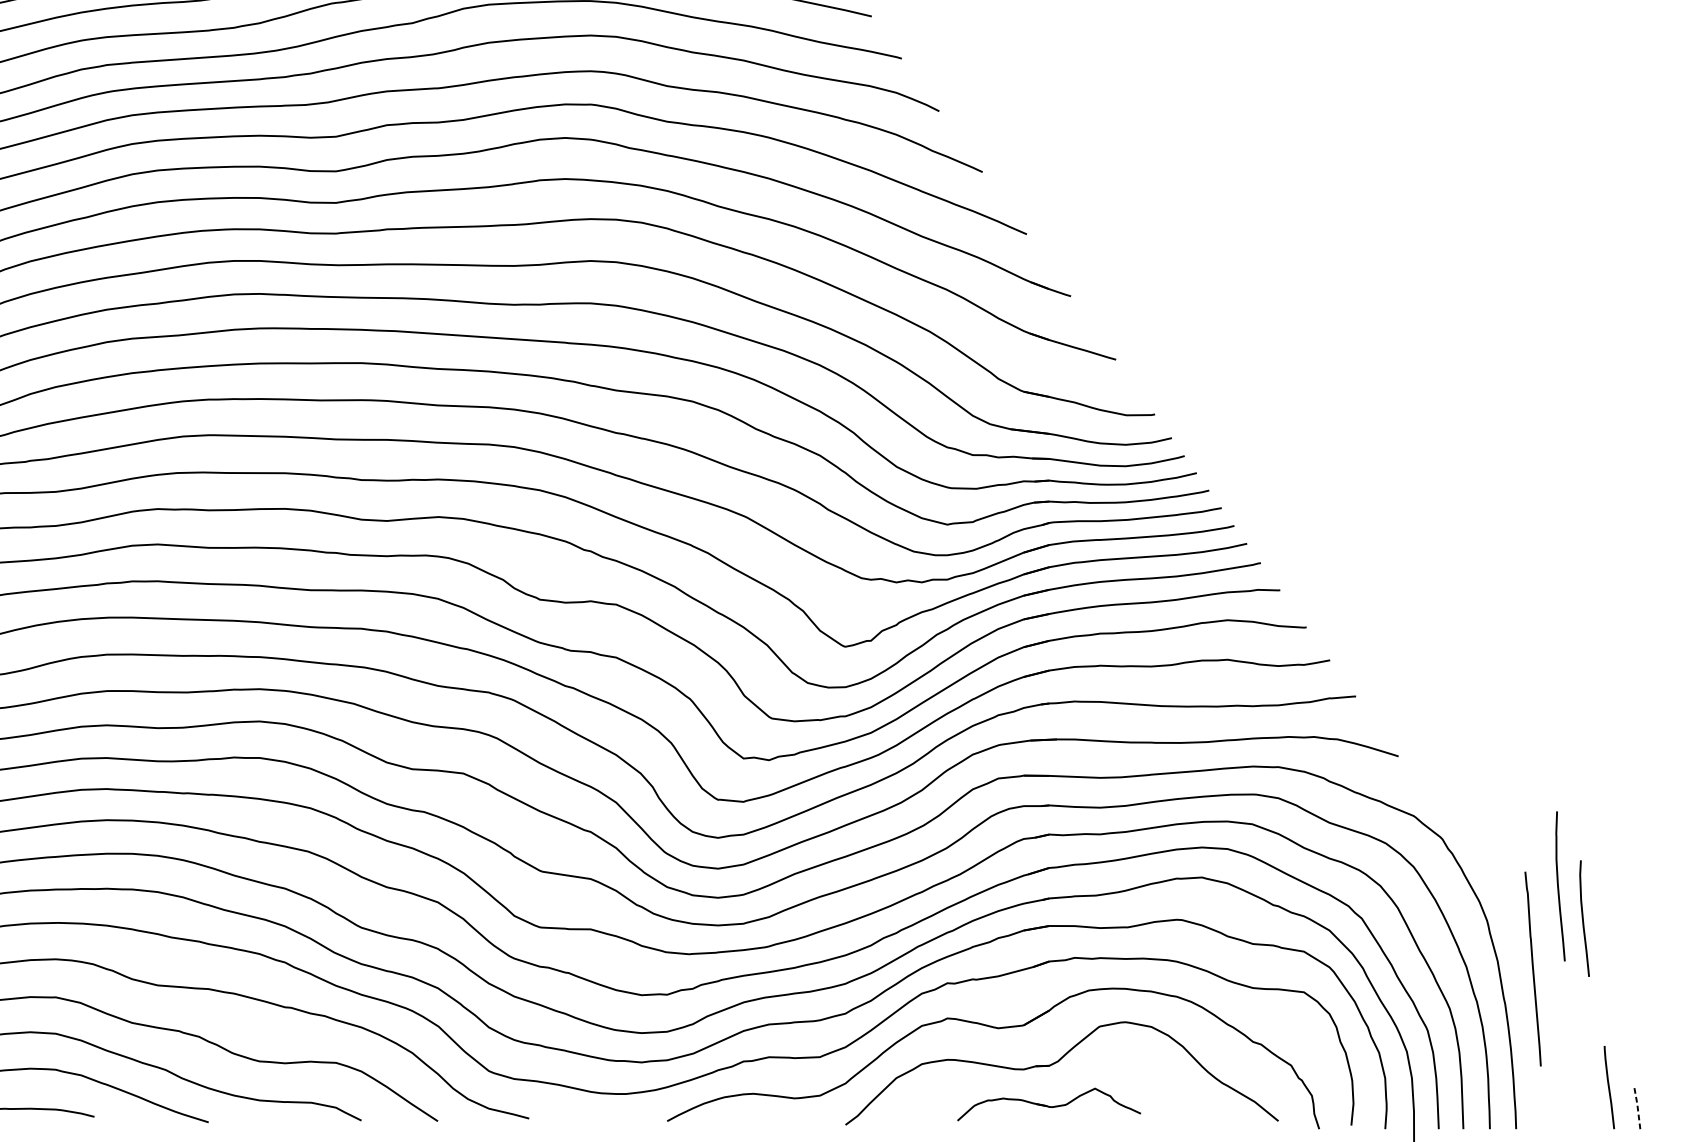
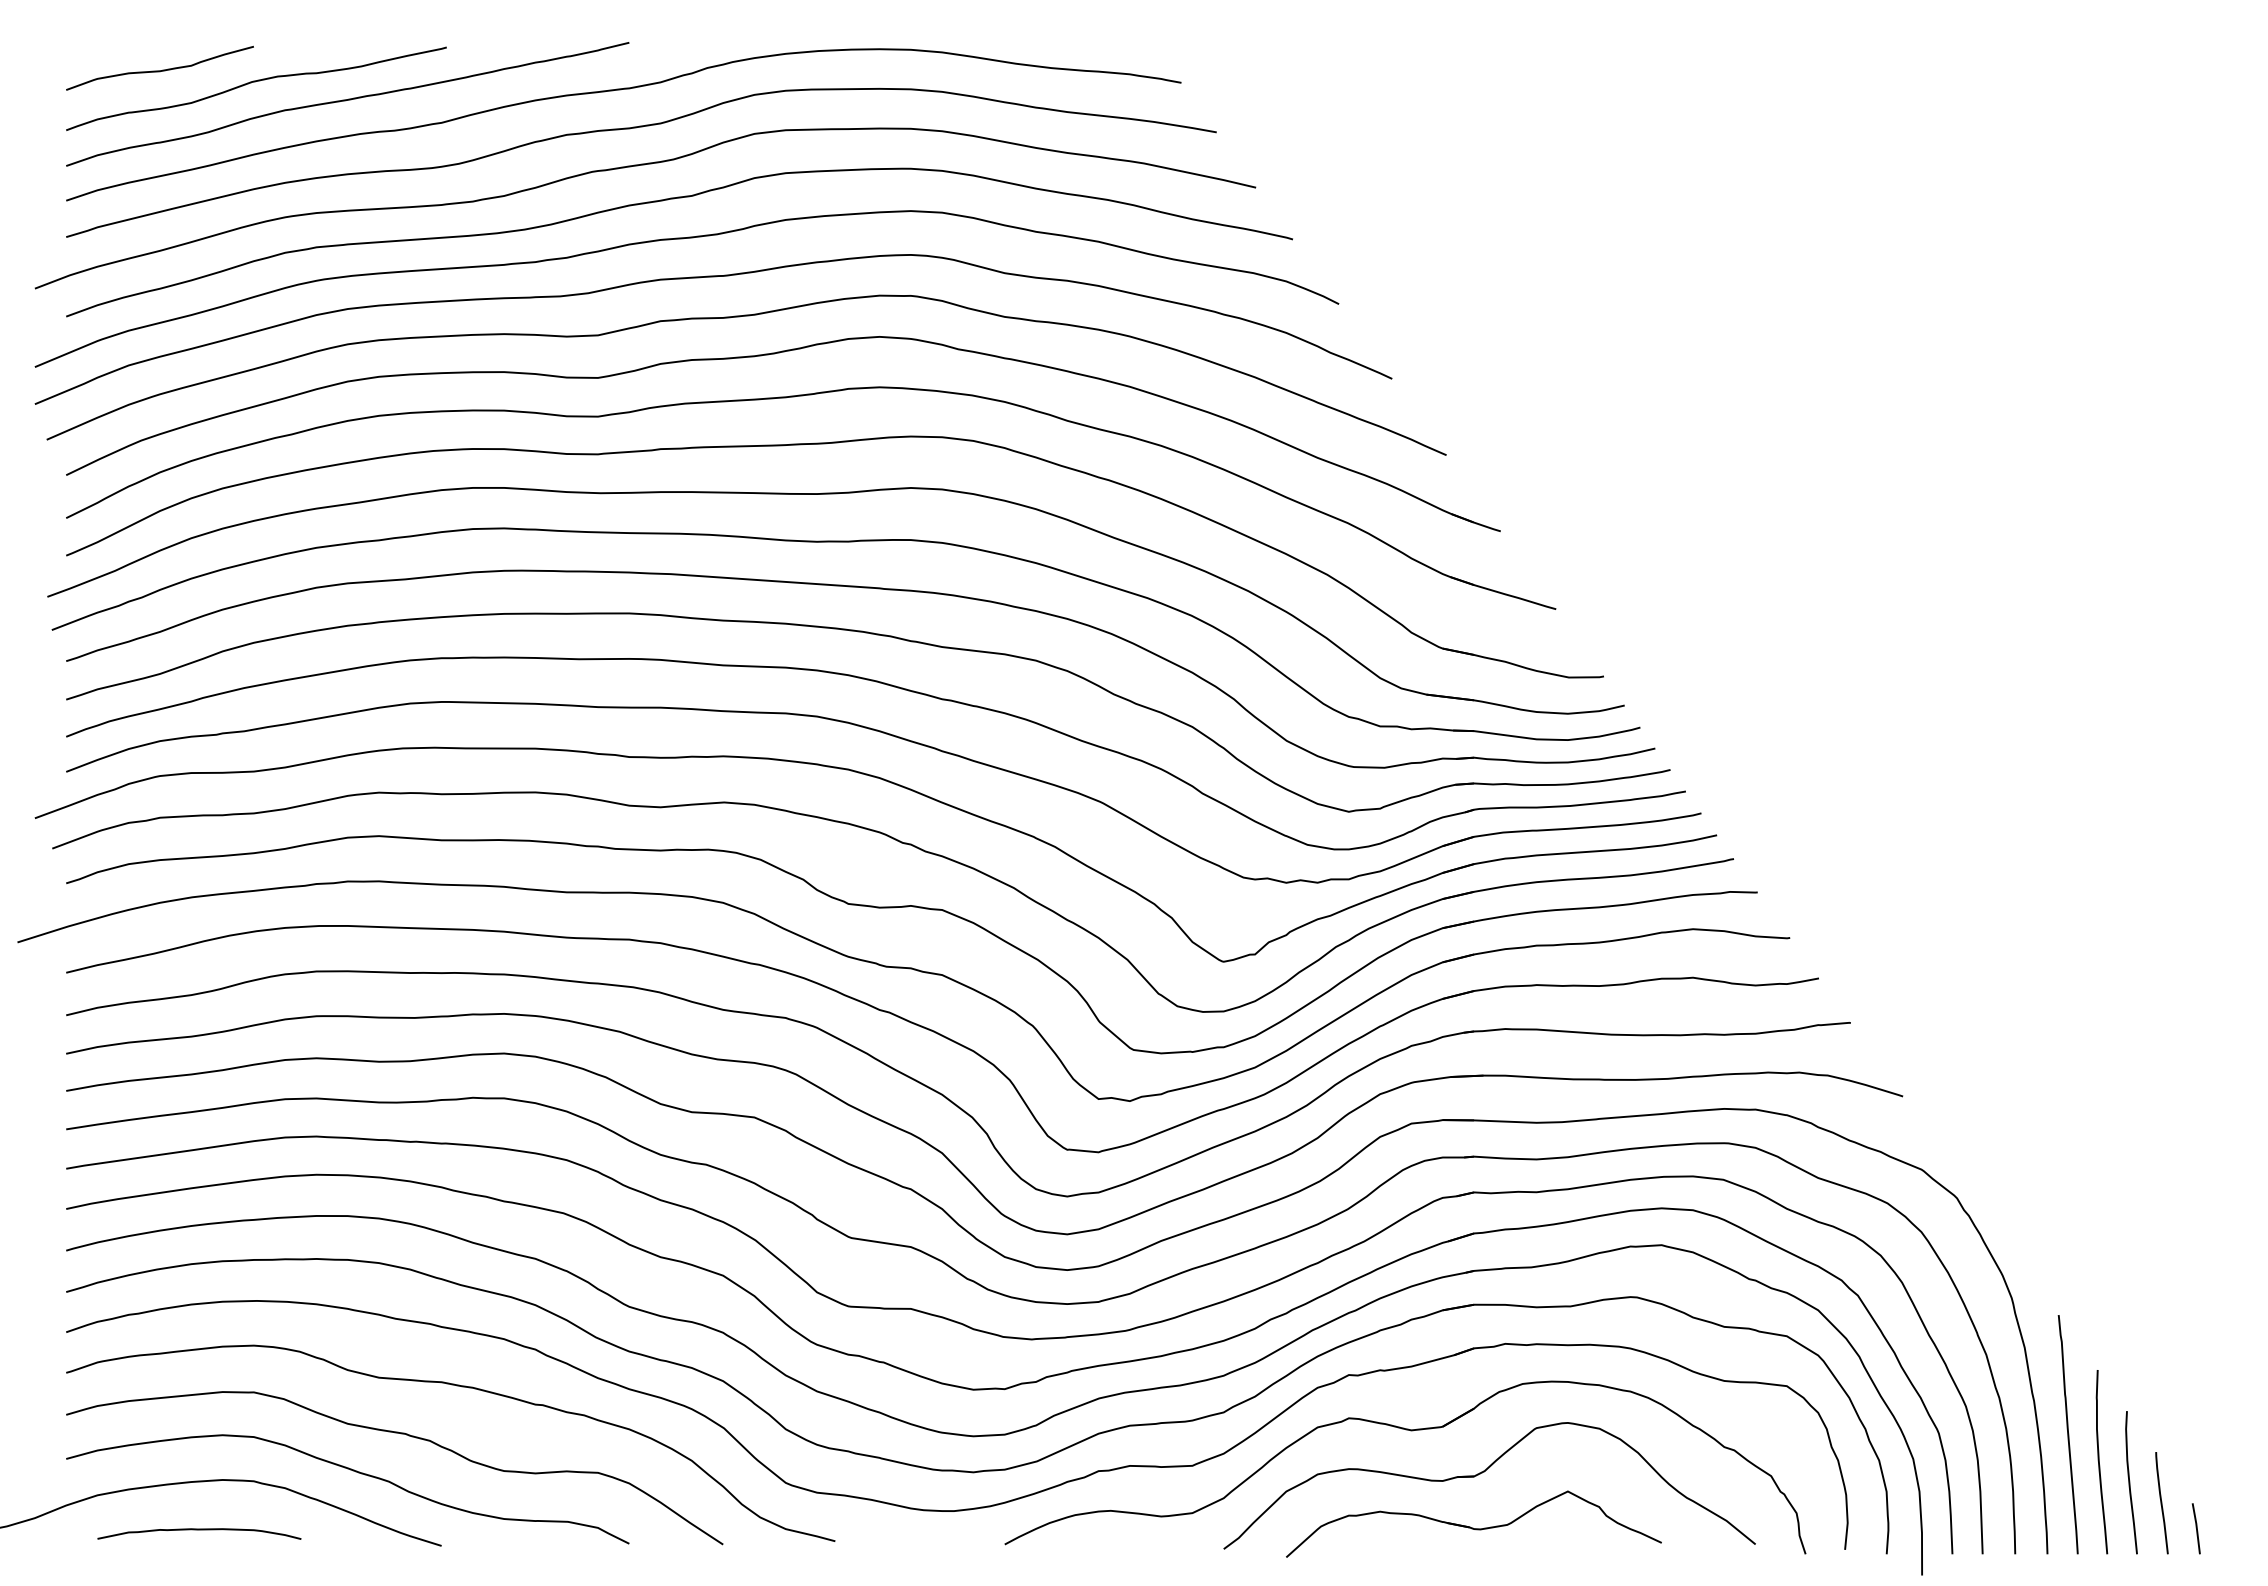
curve: (1558, 886) -> (2099, 1462), moved
curve: (1583, 918) -> (2130, 1482), moved
curve: (1532, 968) -> (2067, 1434), moved
part: (1048, 1104) -> (1473, 1523), size x1.67
line: (1637, 1107) -> (2196, 1527), dashed -> solid

